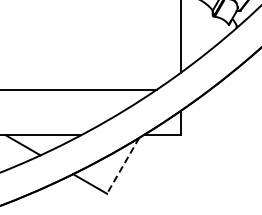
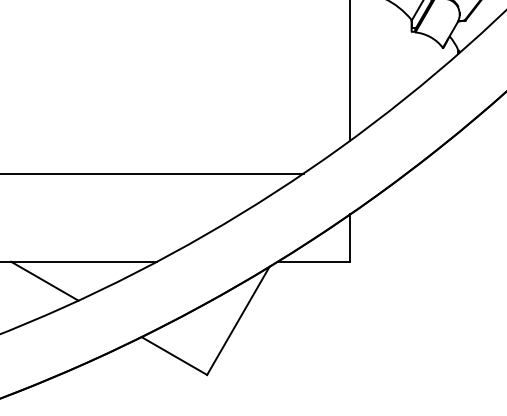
line: (122, 166) -> (237, 322), dashed -> solid

